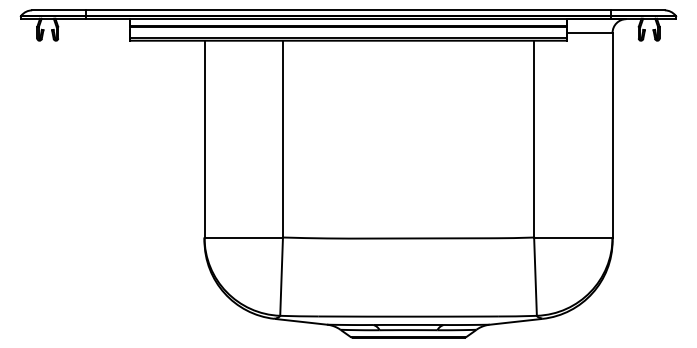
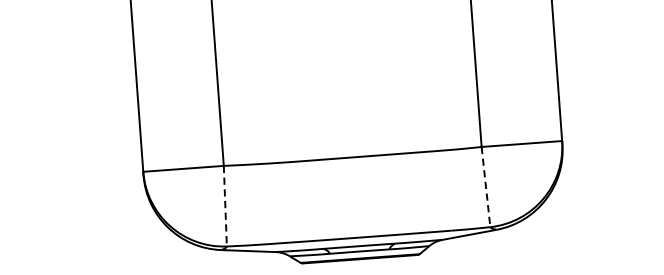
line: (281, 277) -> (225, 207), solid -> dashed
line: (535, 277) -> (486, 187), solid -> dashed

